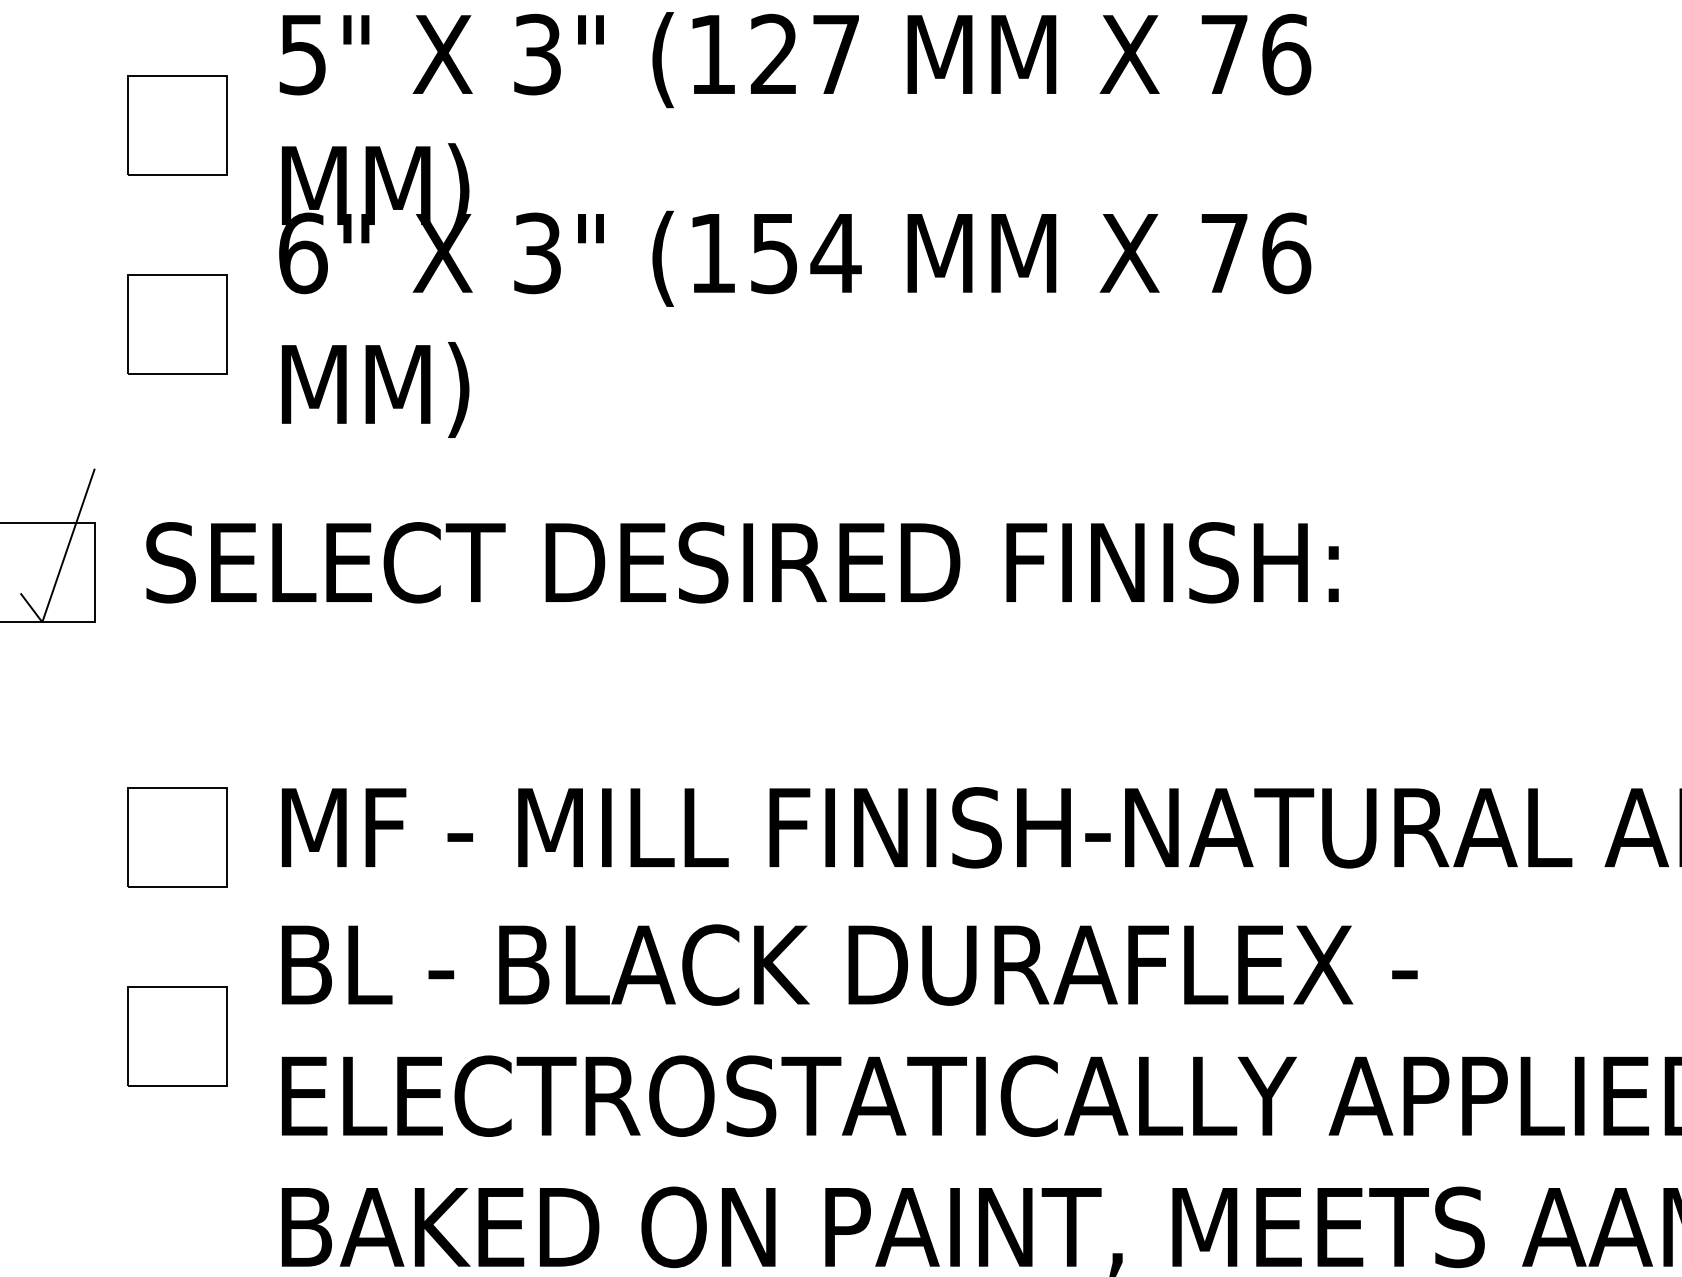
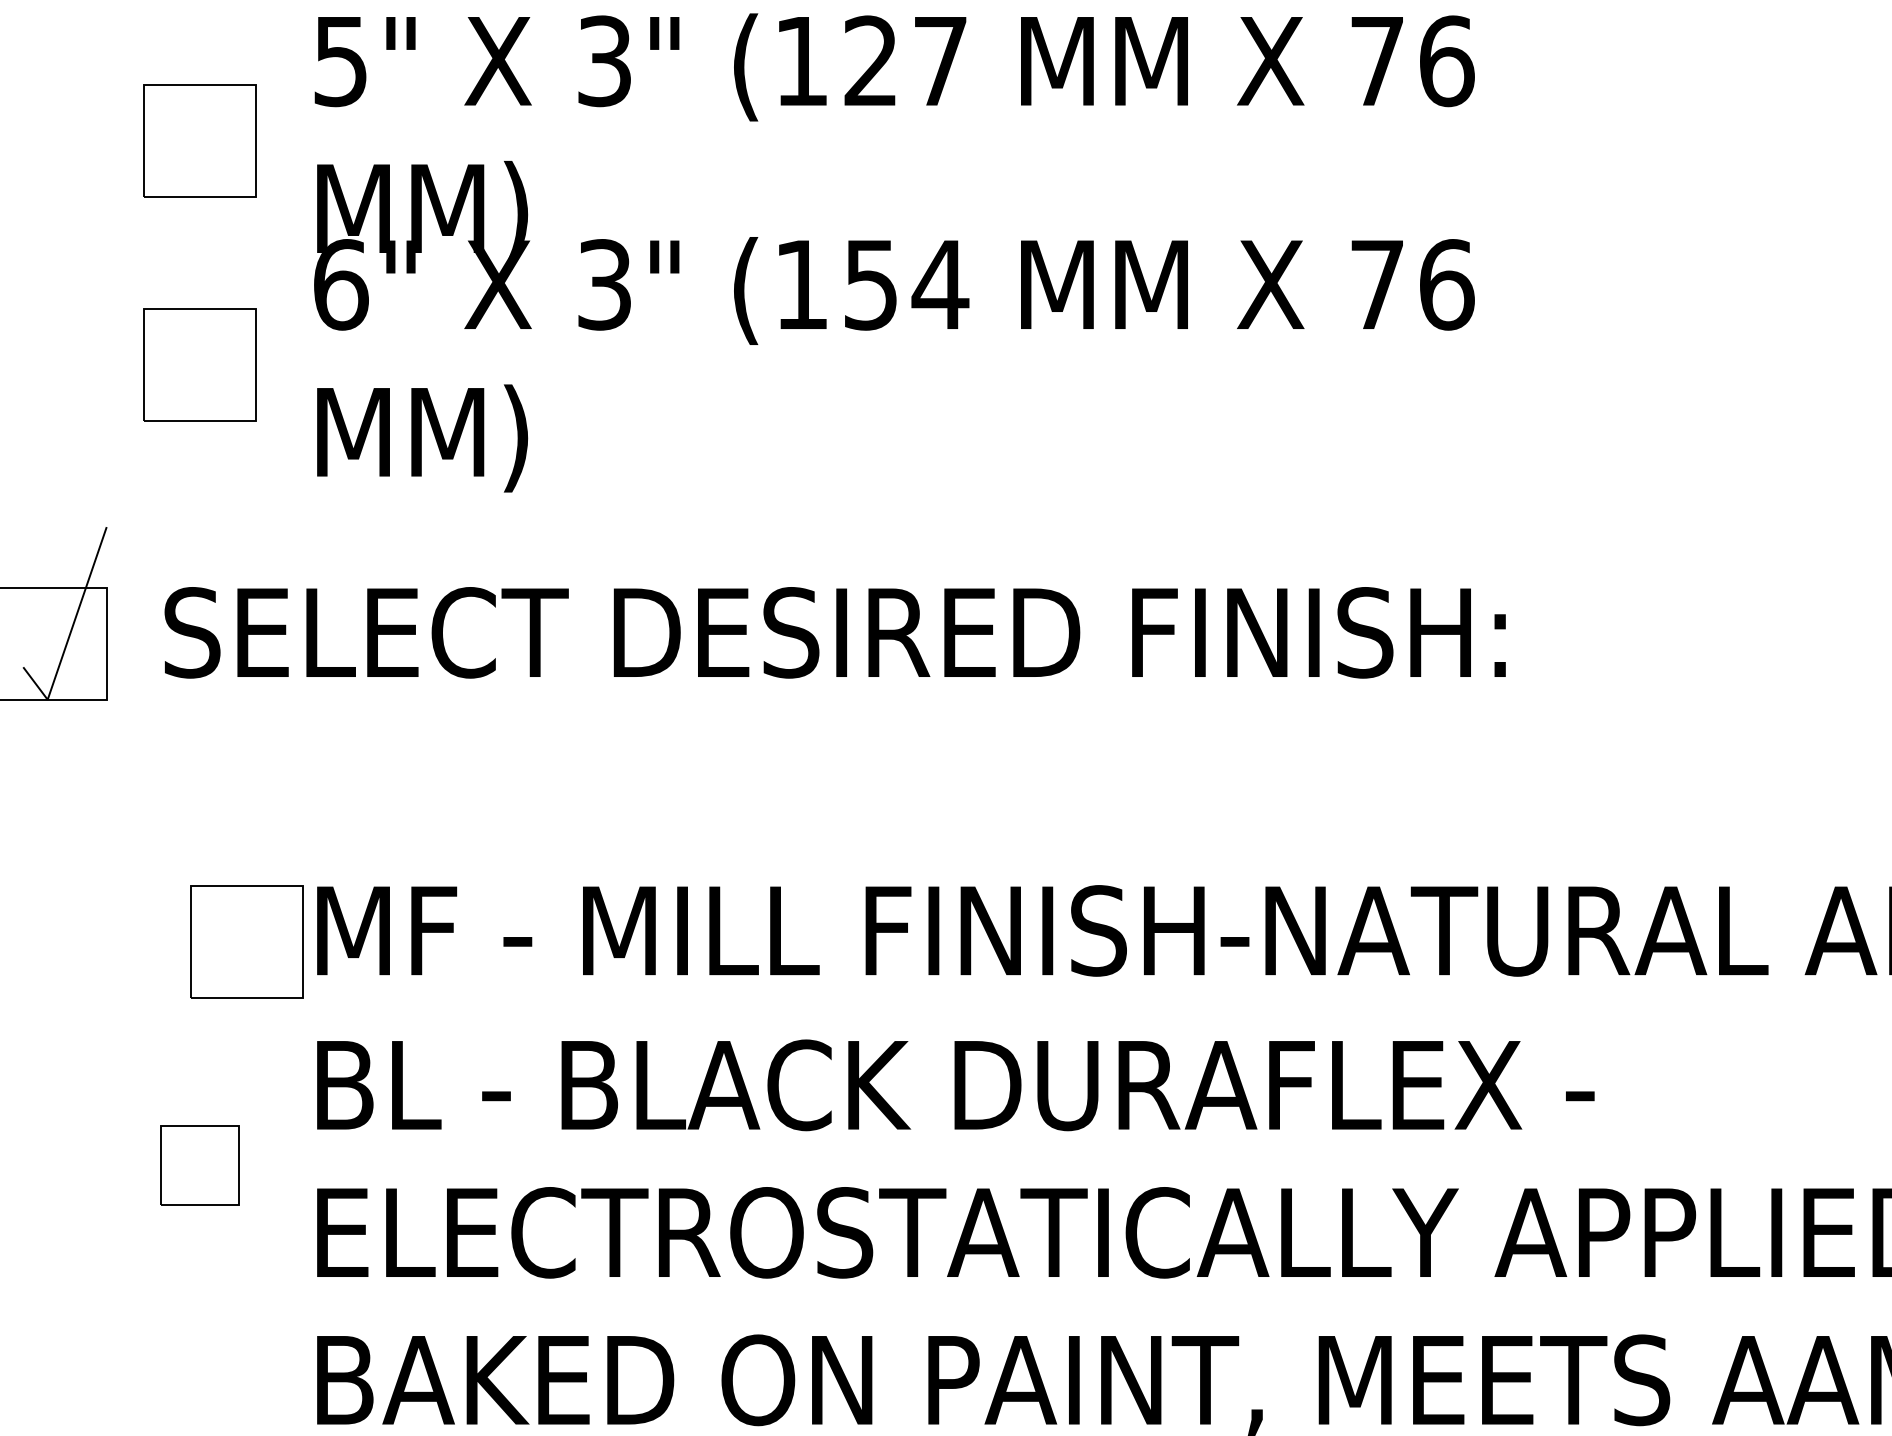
part: (177, 837) -> (246, 941), moved
part: (177, 1036) -> (199, 1165), size x0.7

